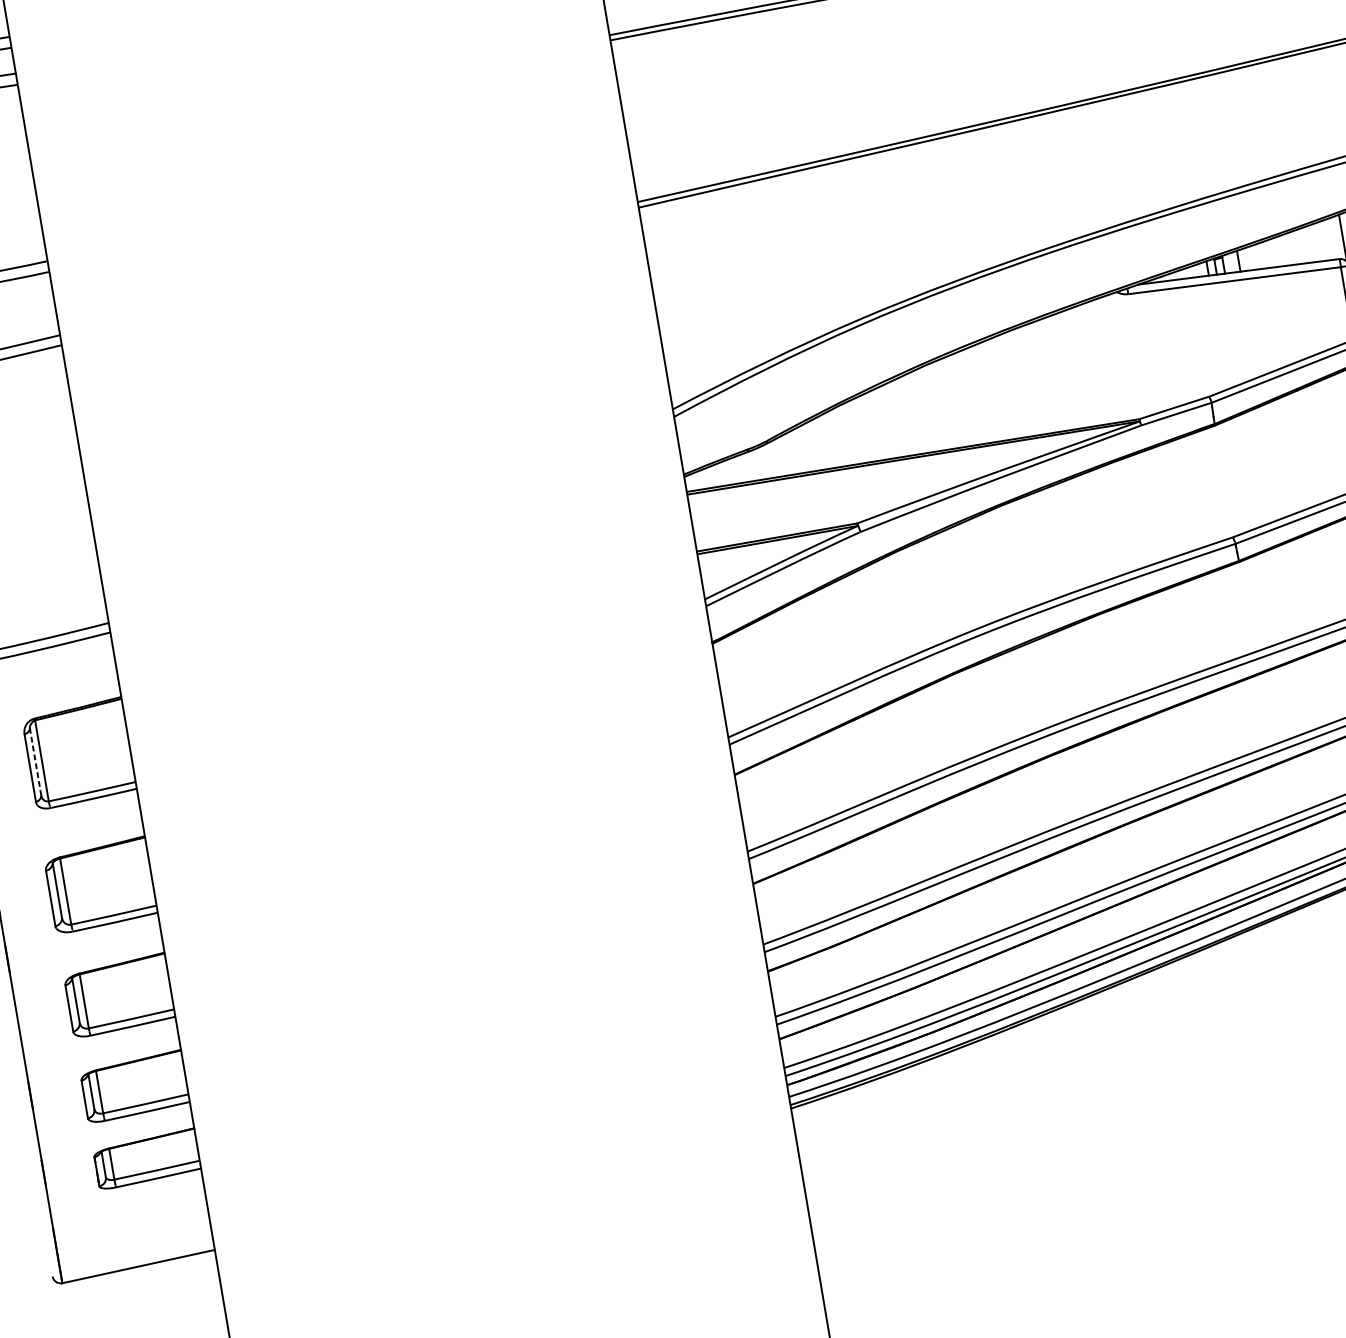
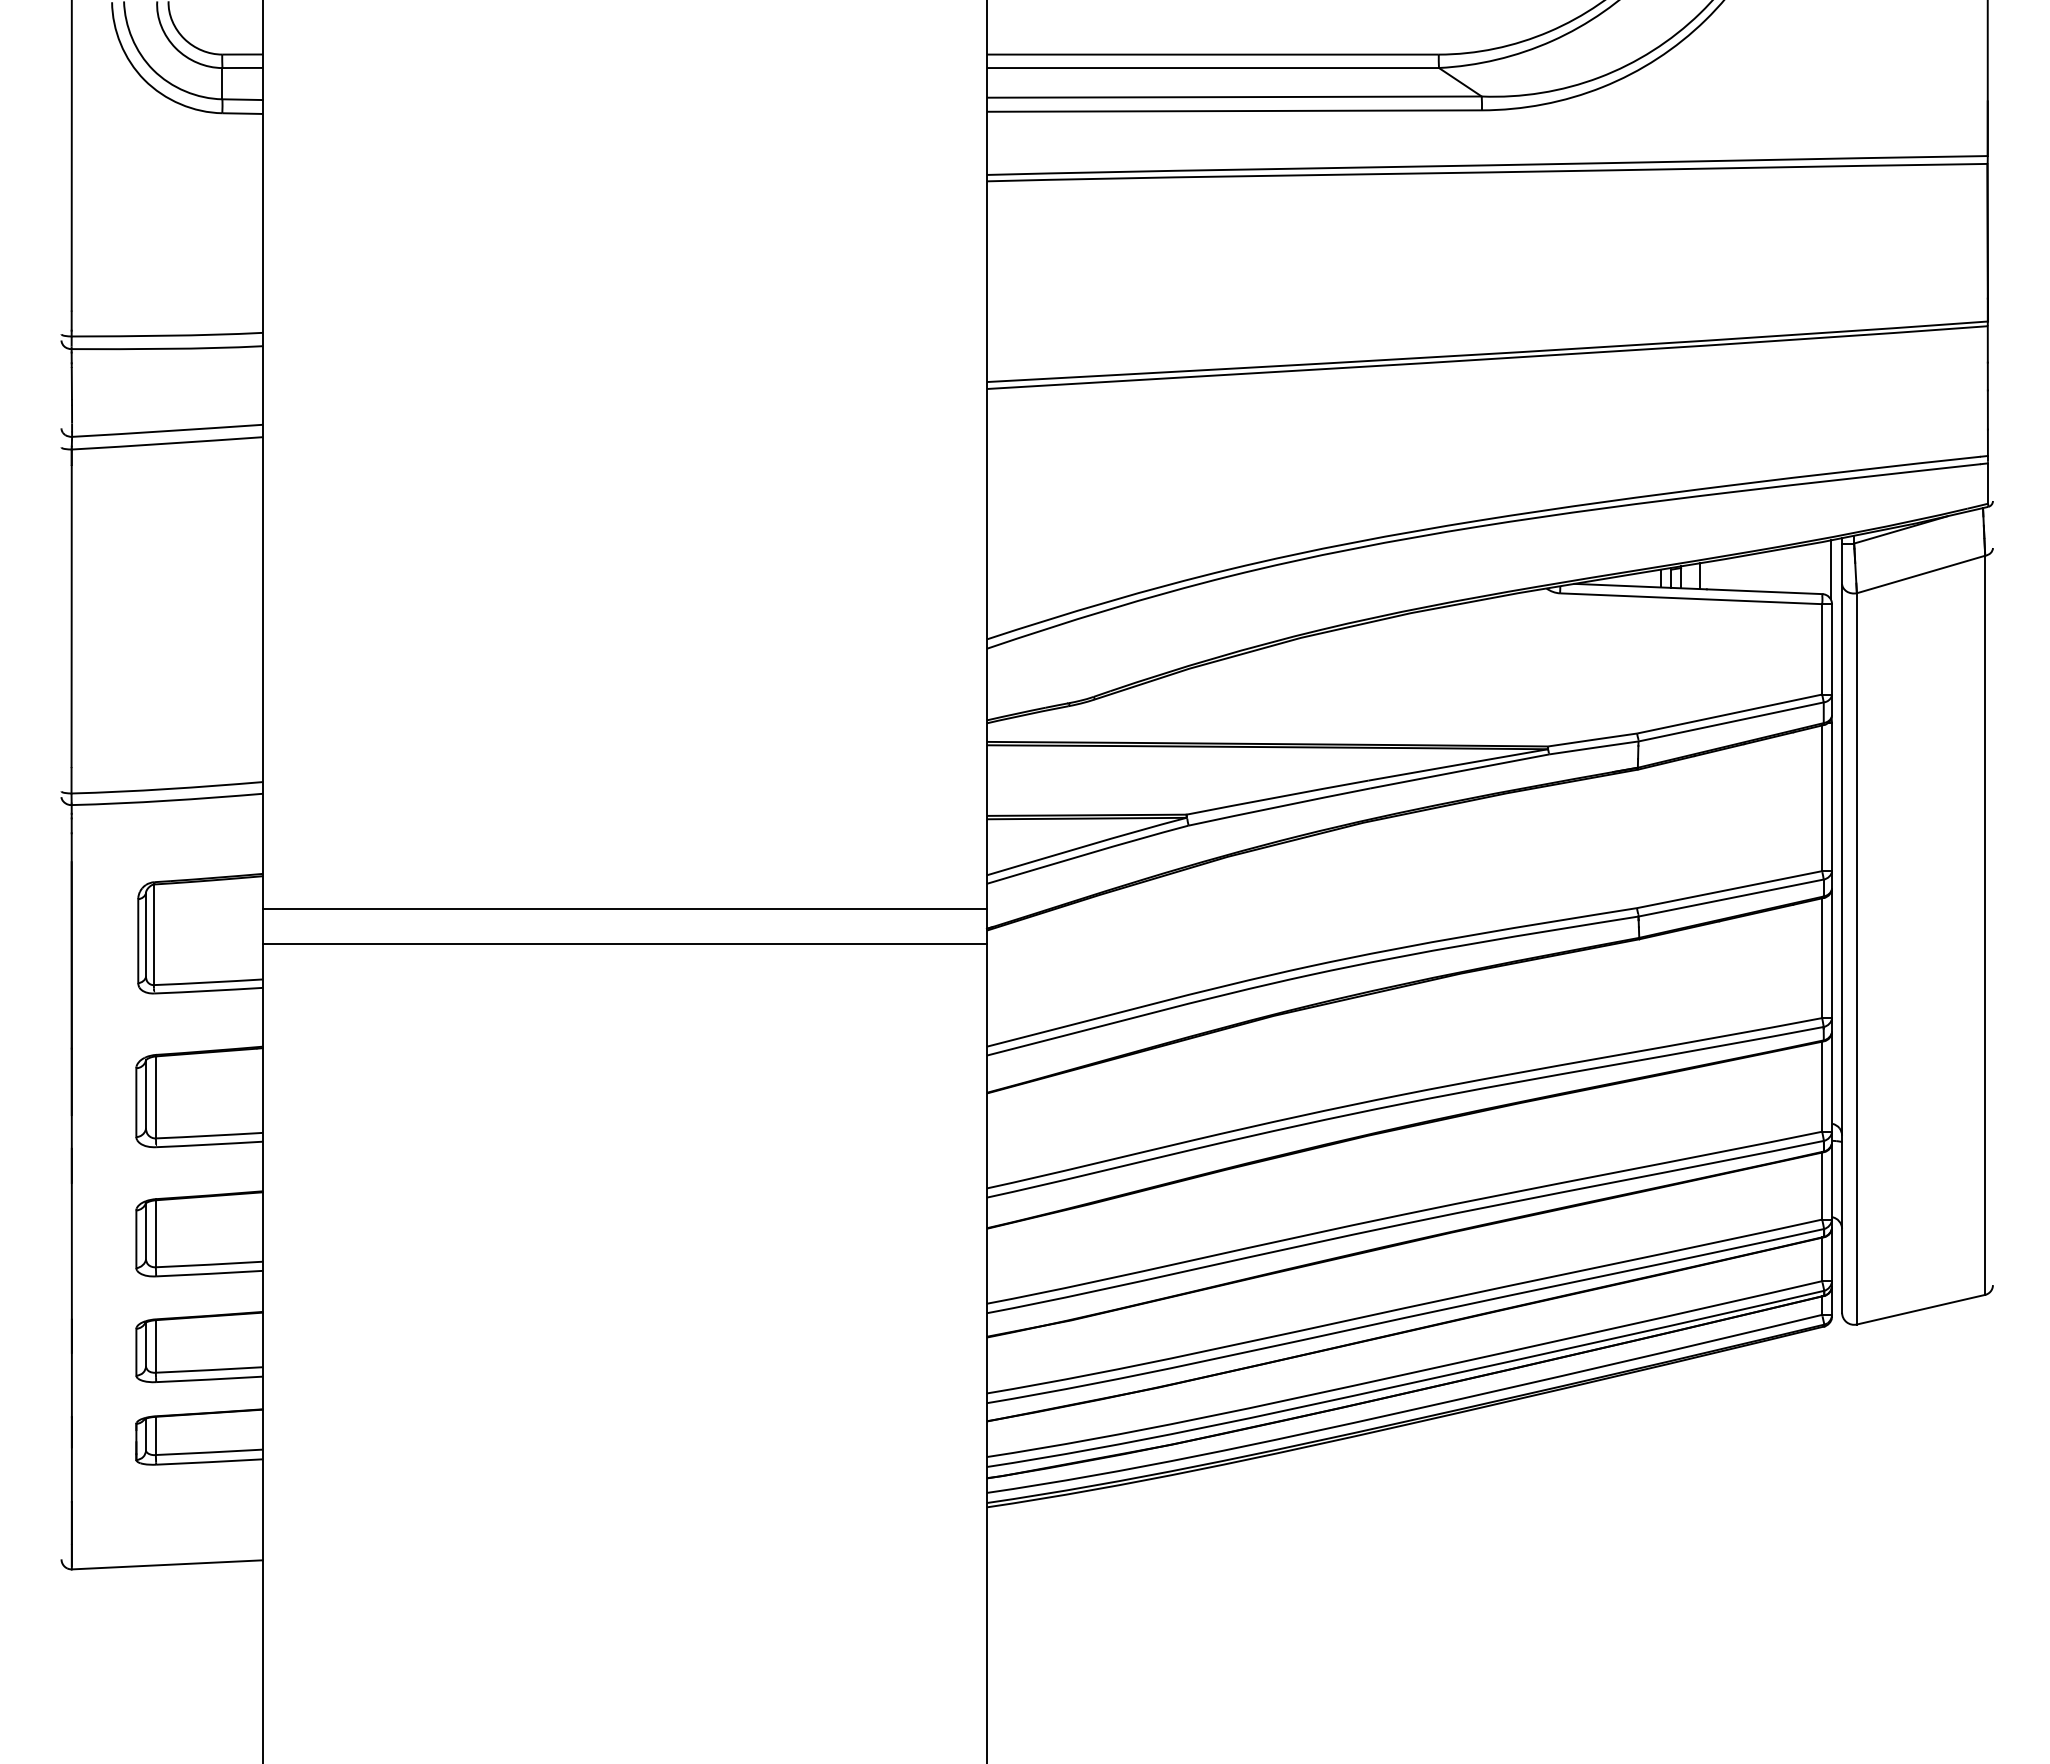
line: (417, 676) -> (624, 909), added
line: (422, 704) -> (624, 944), added
line: (35, 761) -> (146, 934), dashed -> solid

